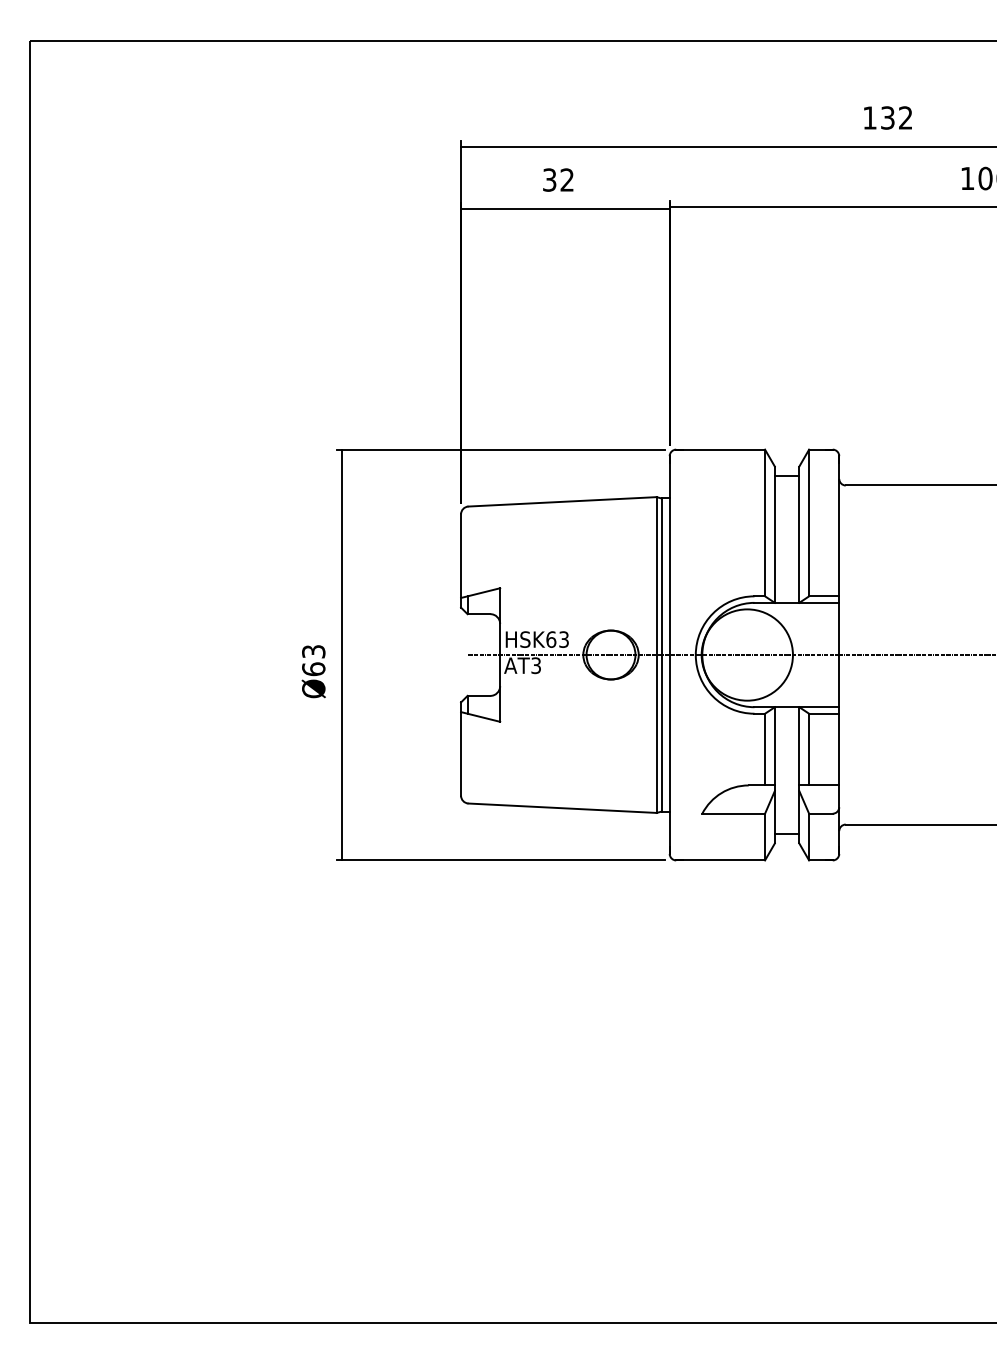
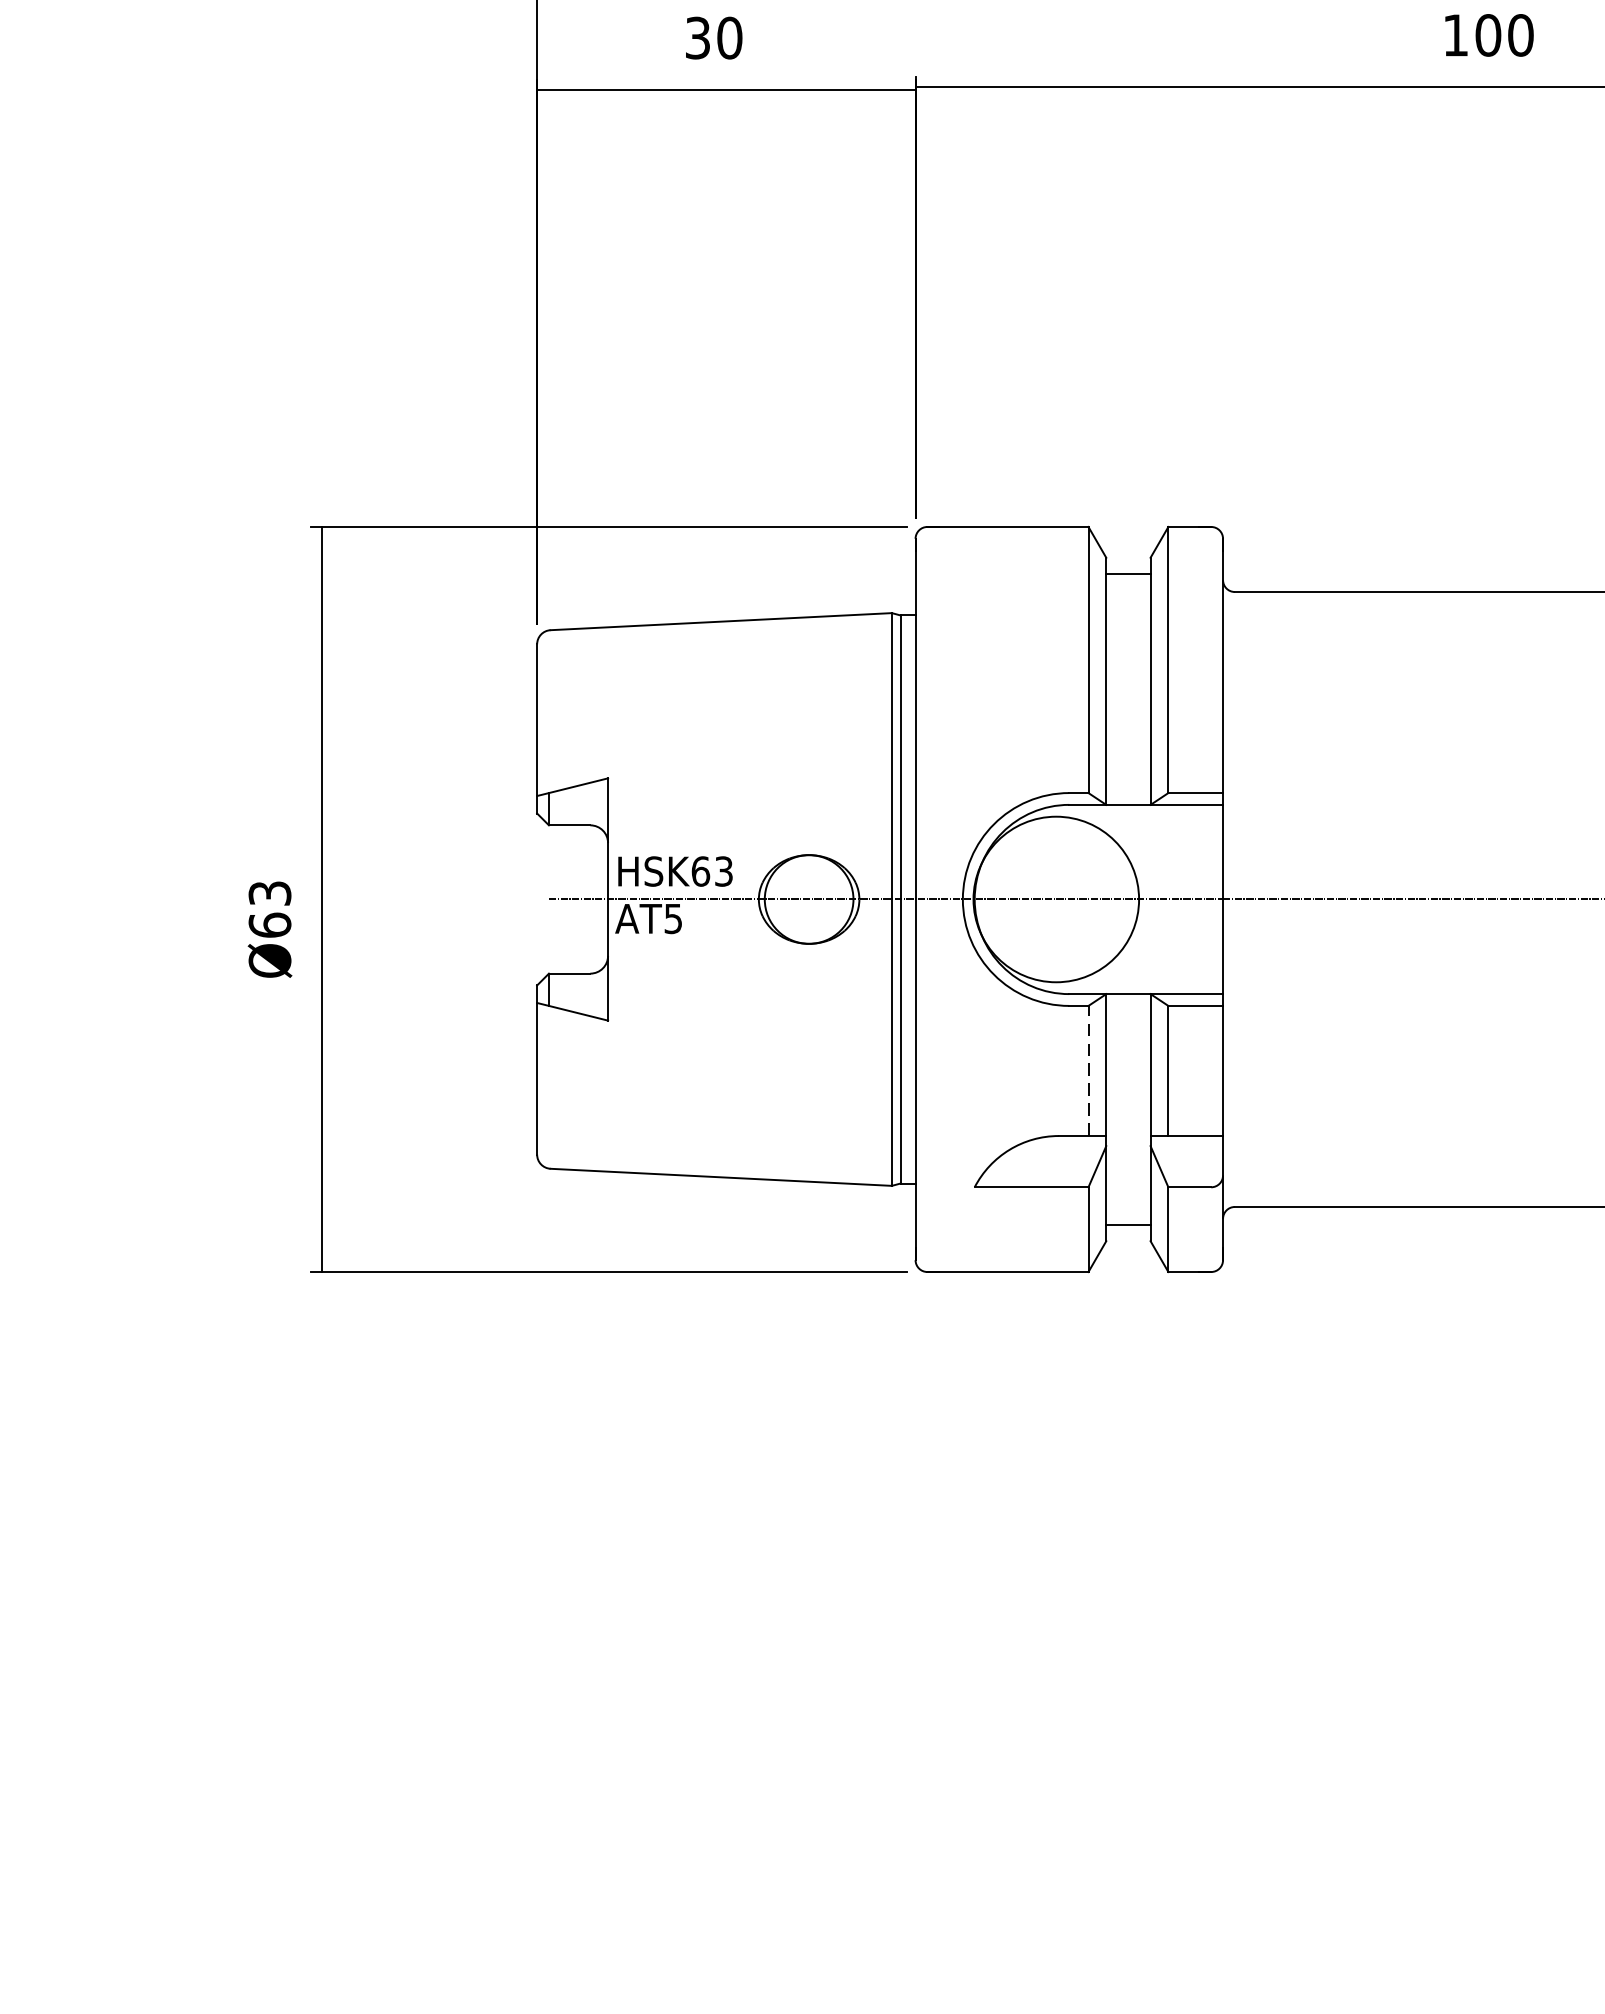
text: (567, 179) -> (730, 37), 32 -> 30
text: (535, 665) -> (672, 918), AT3 -> AT5
line: (765, 749) -> (1089, 1070), solid -> dashed

